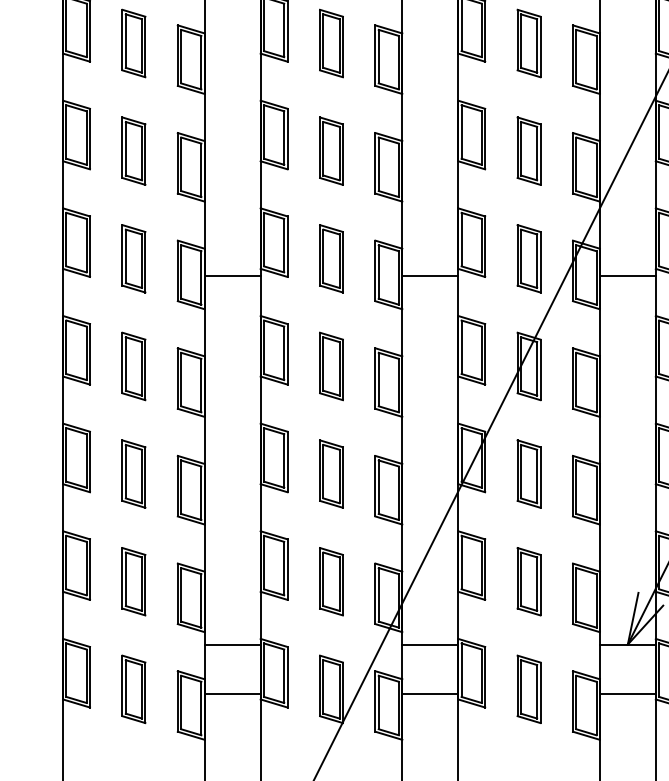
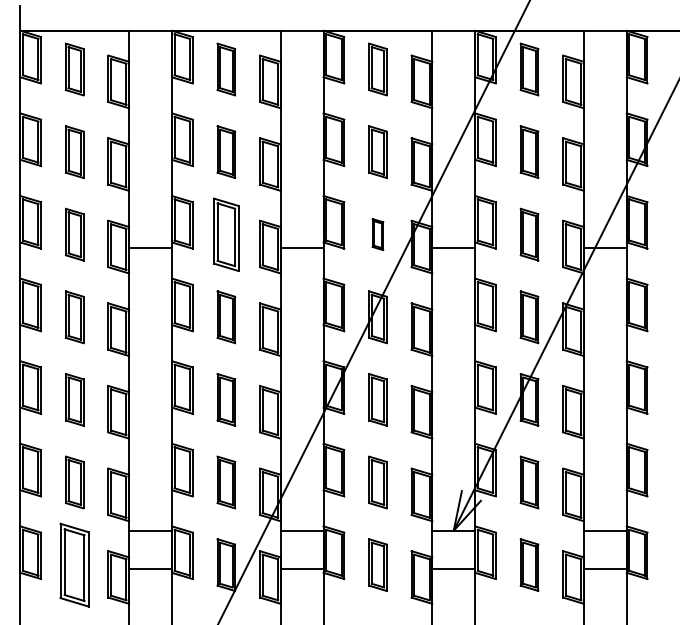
part: (331, 258) -> (226, 234), size x1.4
part: (528, 258) -> (377, 234), size x0.6
part: (133, 688) -> (74, 564), size x1.6

